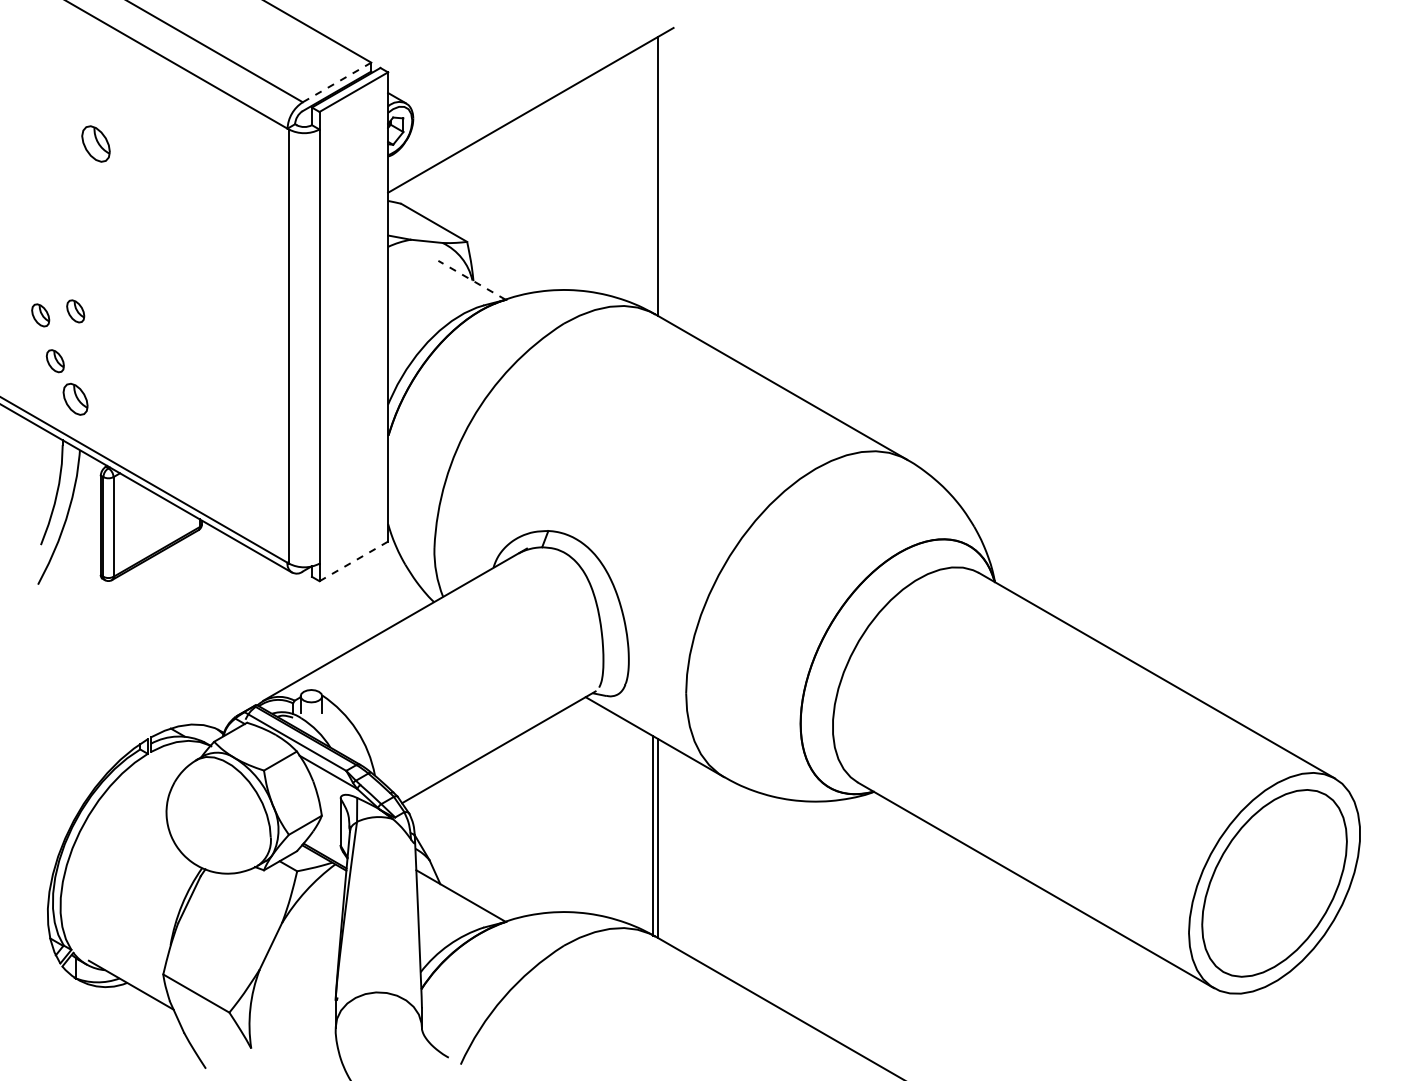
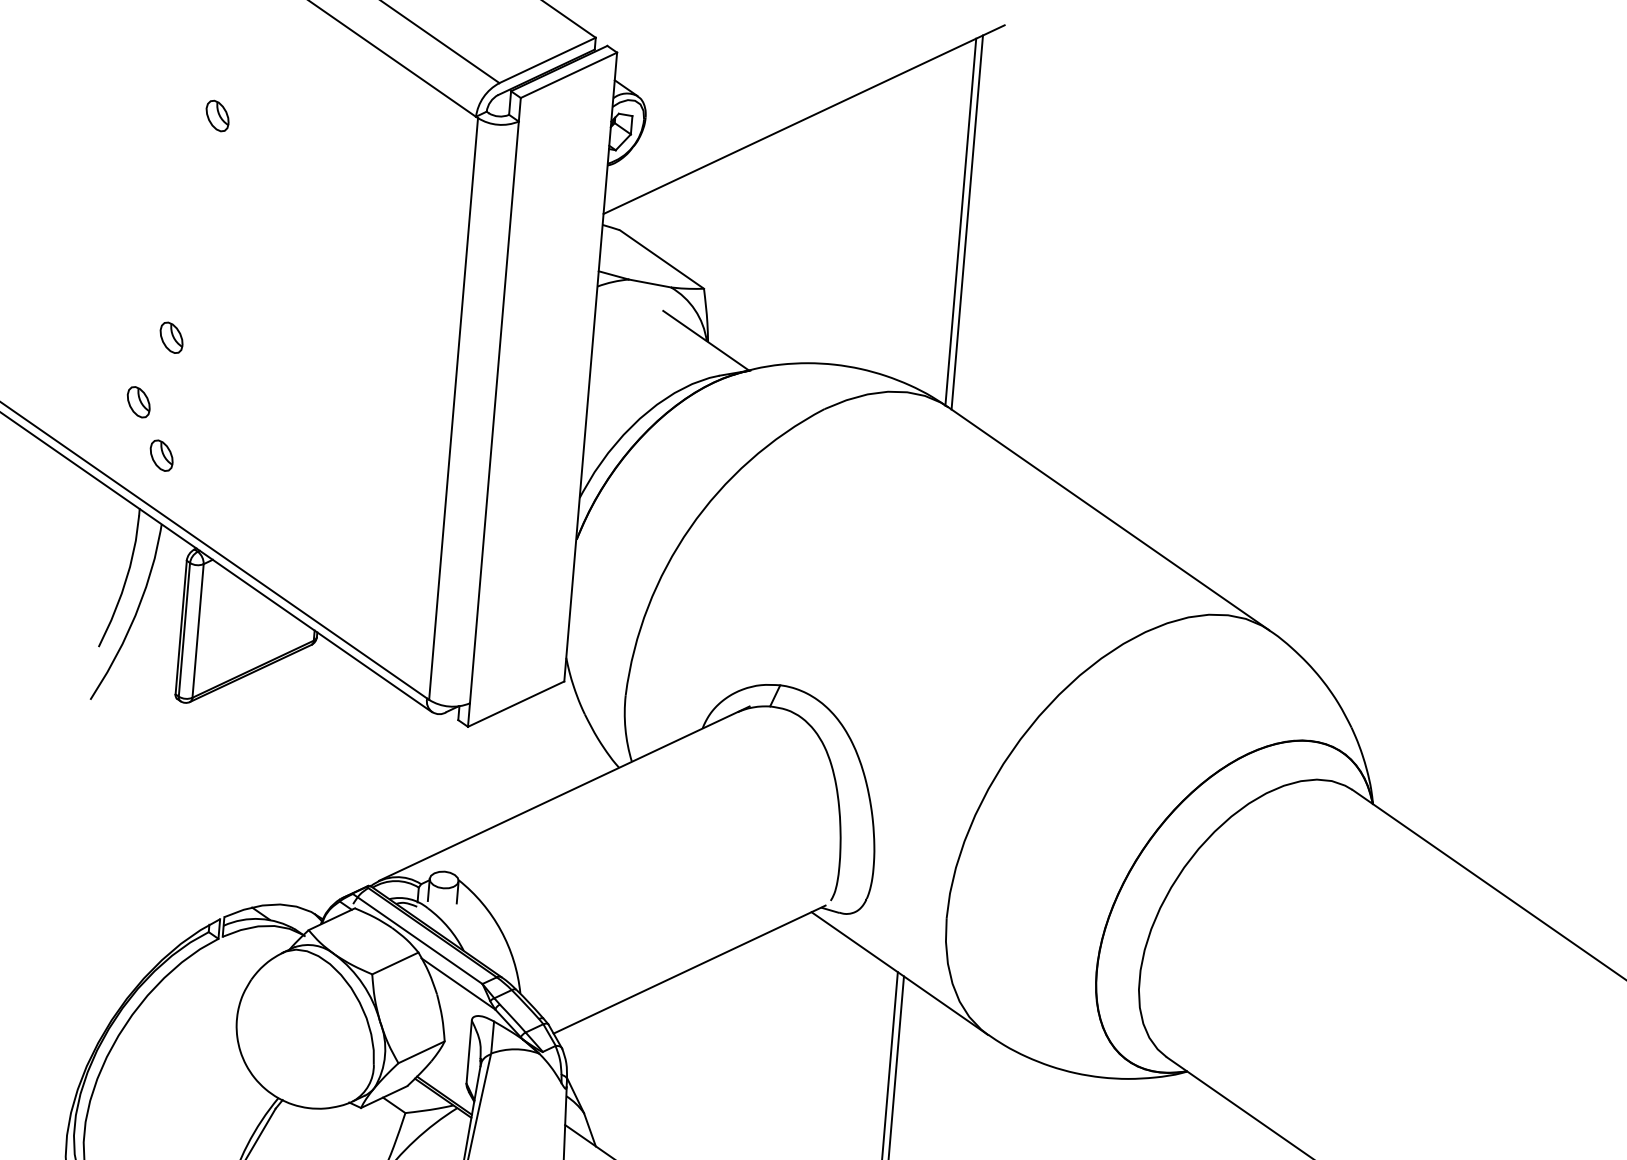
line: (337, 82) -> (548, 60), dashed -> solid
part: (95, 144) -> (216, 116), size x0.62
line: (653, 176) -> (961, 222), added
line: (472, 280) -> (706, 341), dashed -> solid
part: (40, 315) -> (123, 339), removed
part: (75, 399) -> (161, 455), size x0.71
line: (353, 561) -> (515, 704), dashed -> solid

